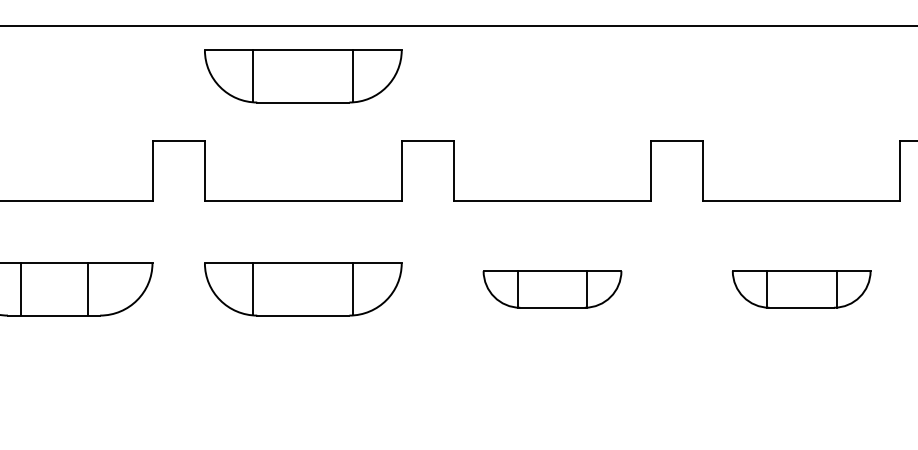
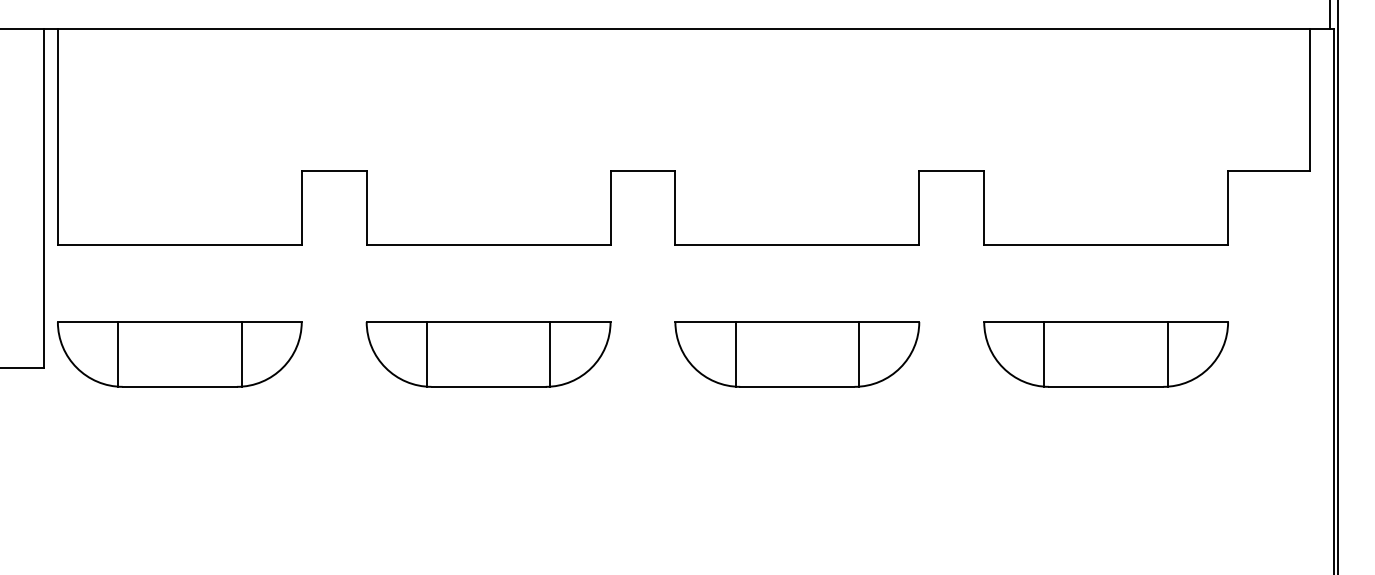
part: (303, 76) -> (488, 90), removed
line: (21, 289) -> (118, 354), moved
line: (87, 289) -> (241, 354), moved
part: (552, 289) -> (797, 354), size x1.43
part: (801, 289) -> (1105, 354), size x1.43

